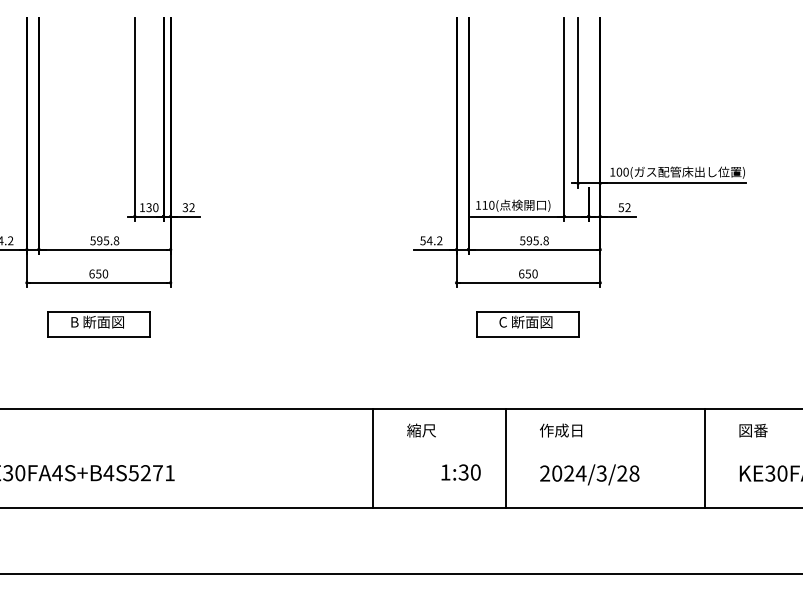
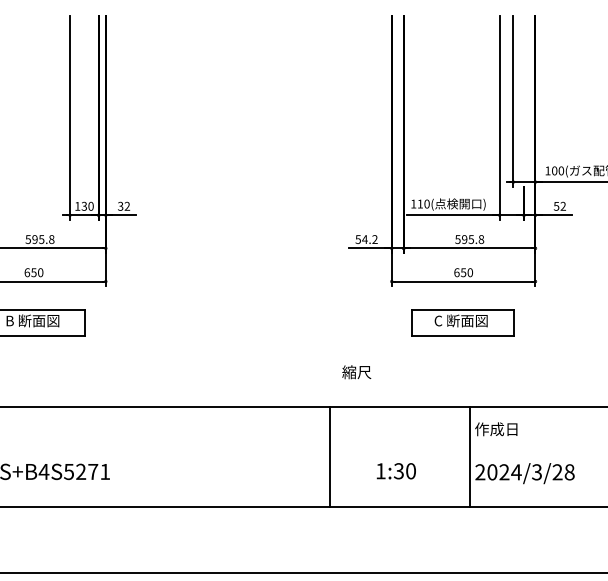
text: (421, 430) -> (356, 372), moved
line: (373, 458) -> (329, 457), moved
line: (506, 458) -> (470, 457), moved

